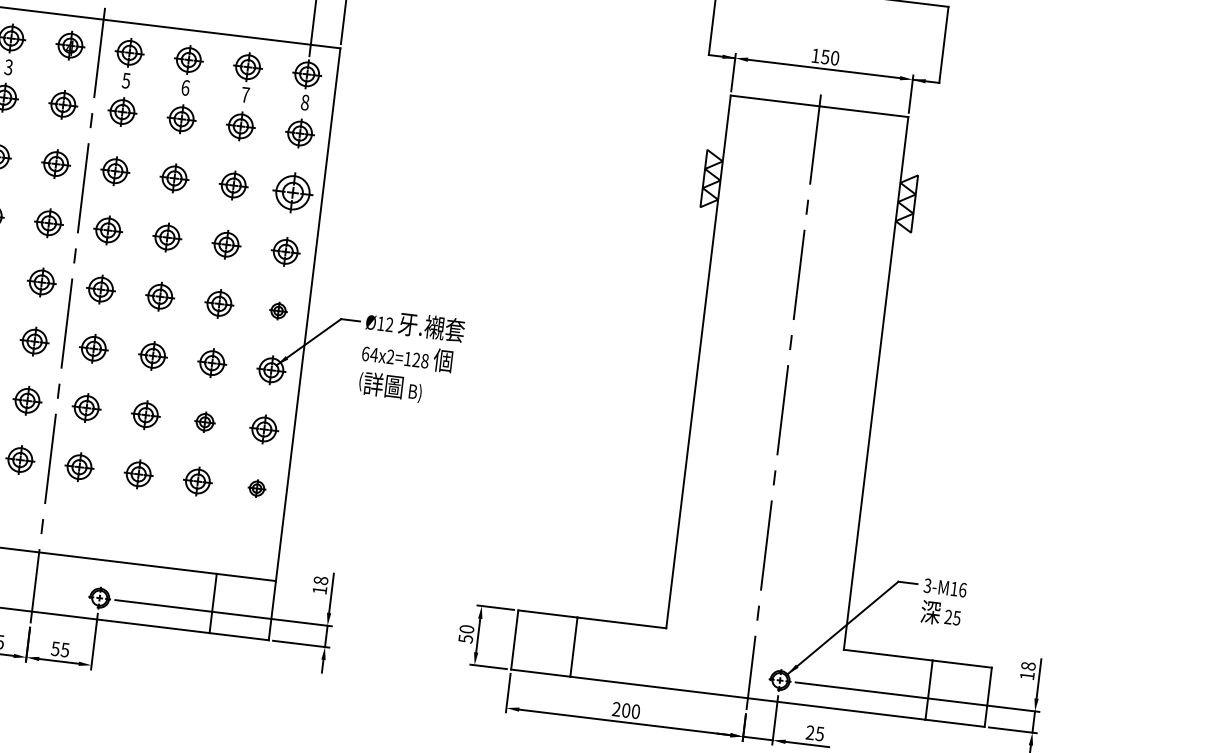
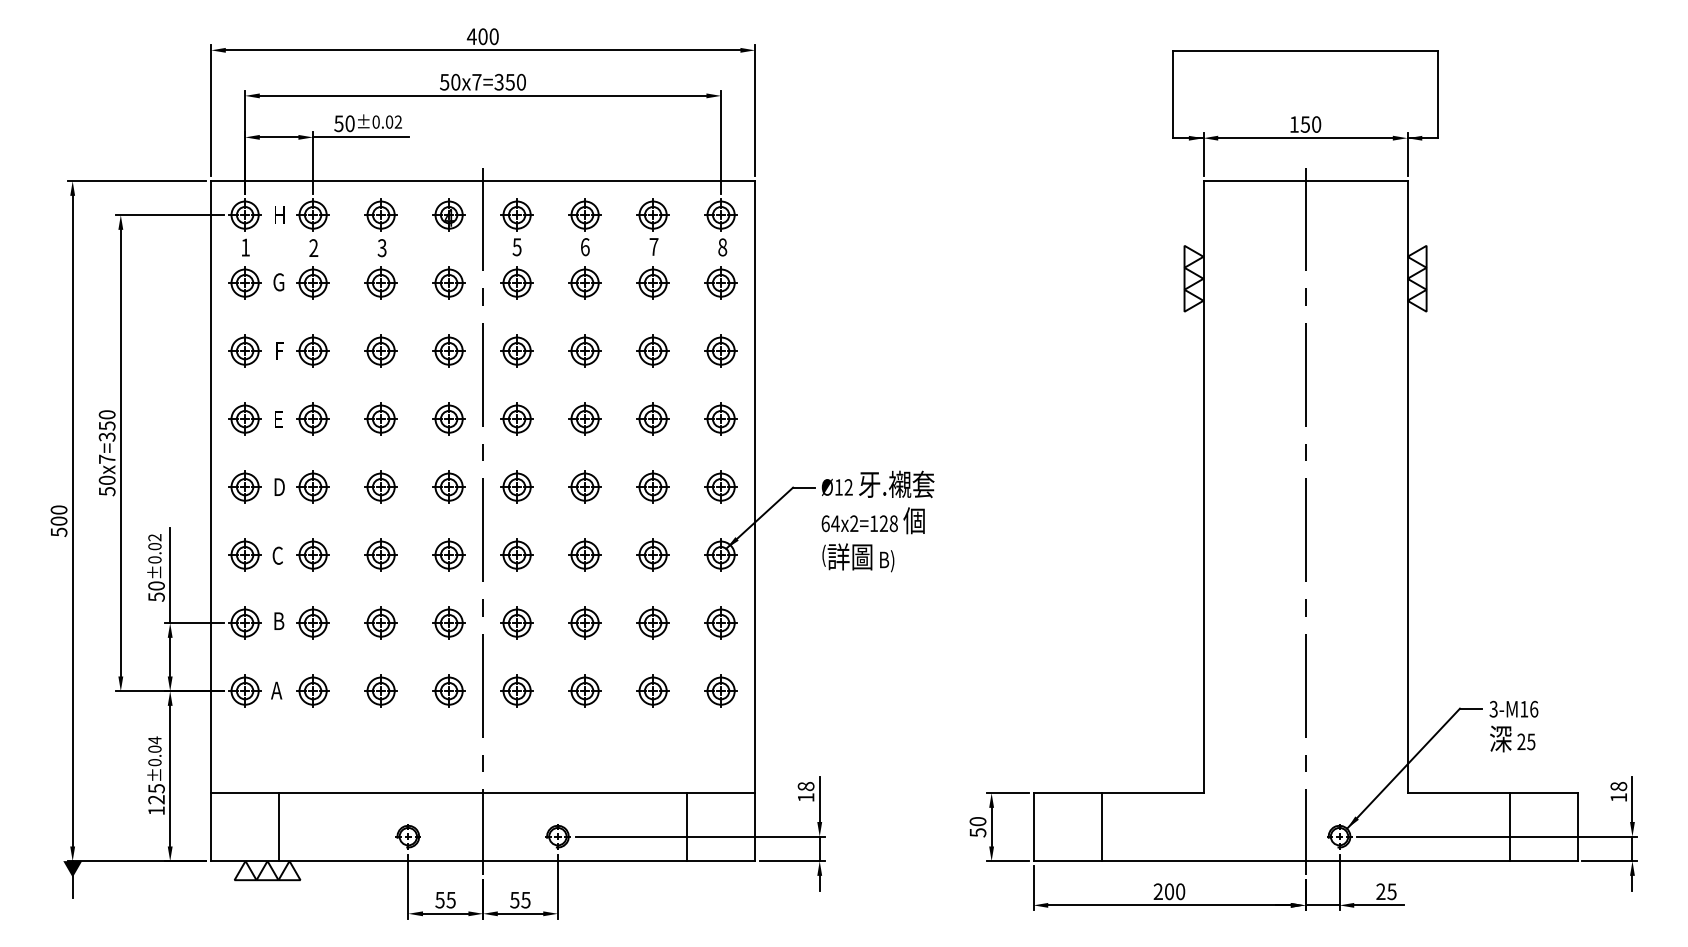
part: (292, 192) -> (720, 350), size x0.71
part: (278, 310) -> (720, 486), size x1.67
part: (204, 421) -> (652, 622), size x1.43
part: (256, 488) -> (720, 690), size x1.67

